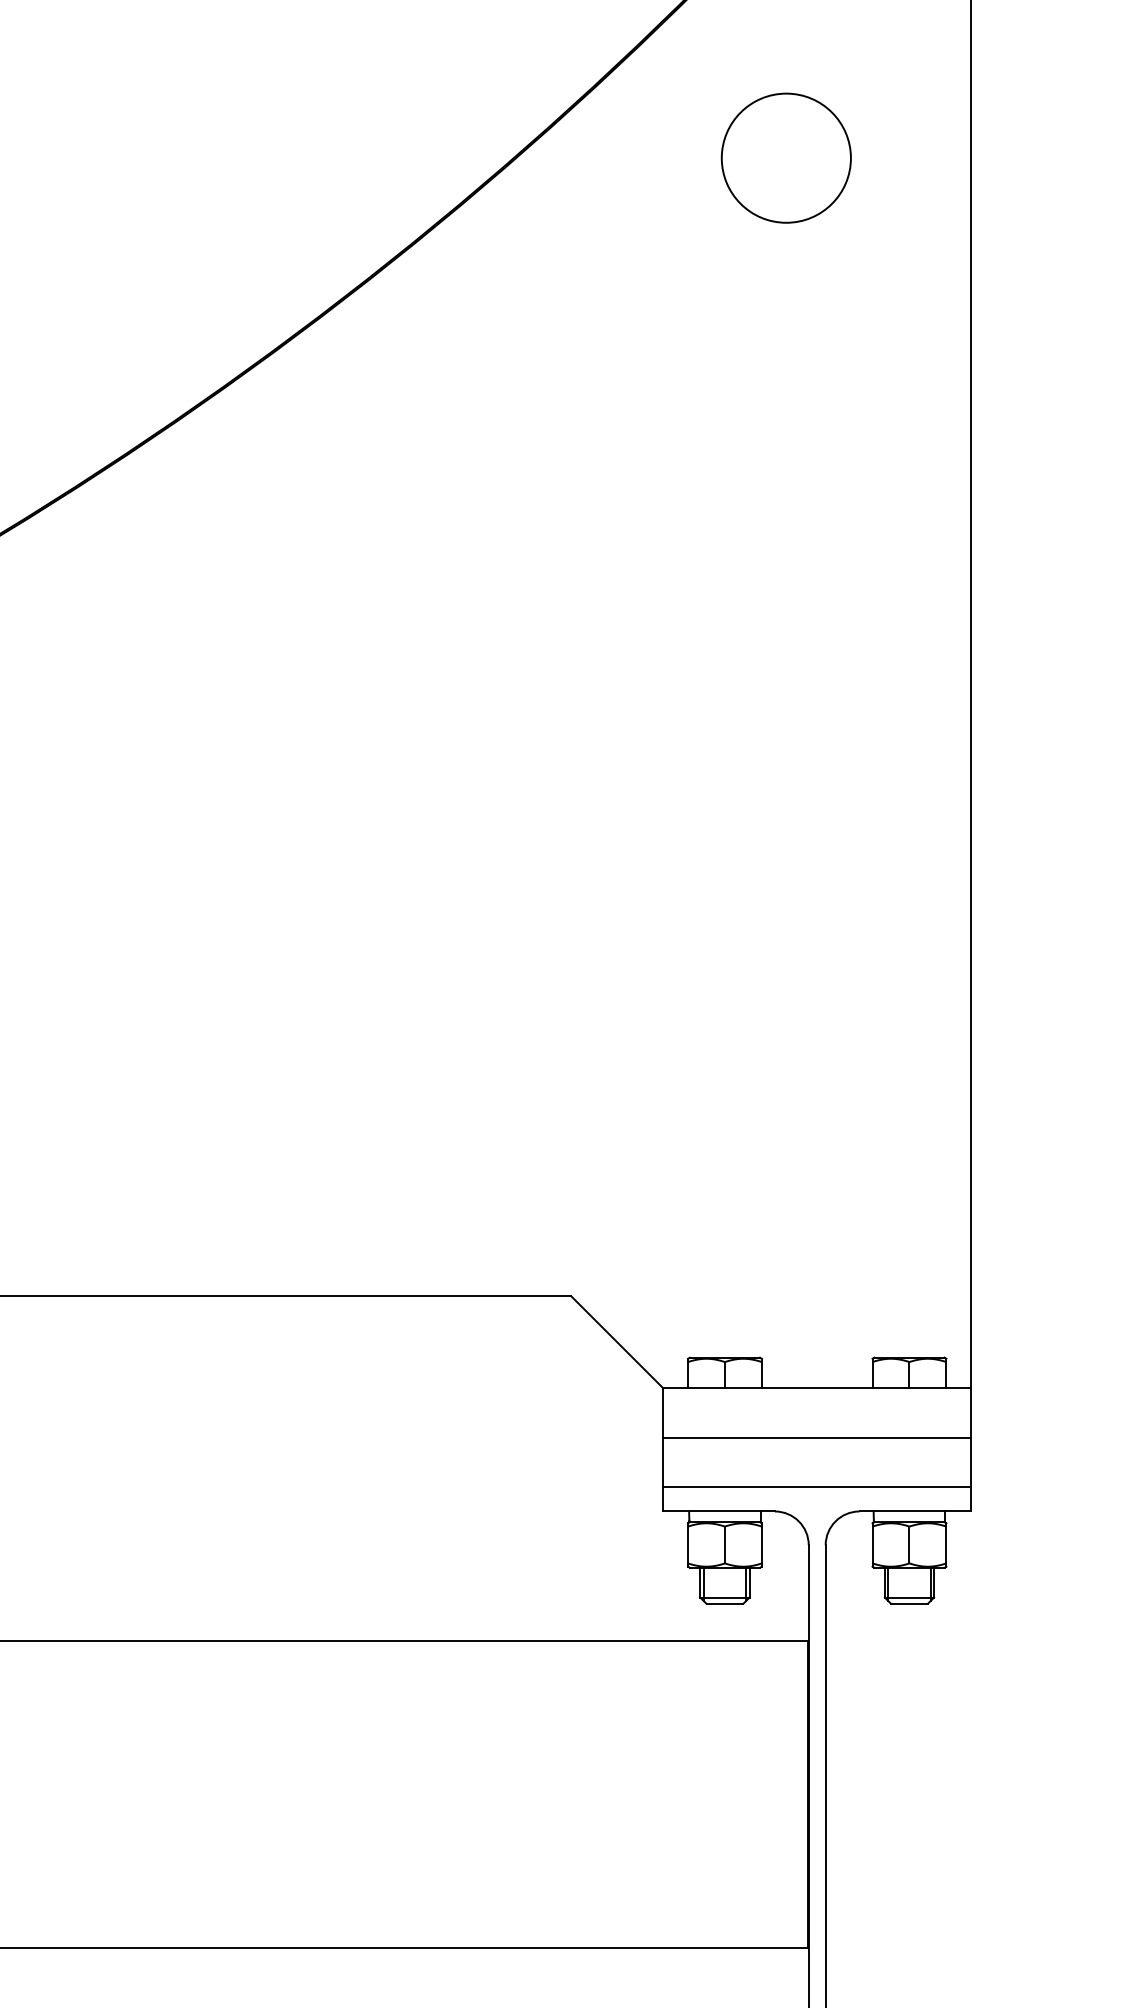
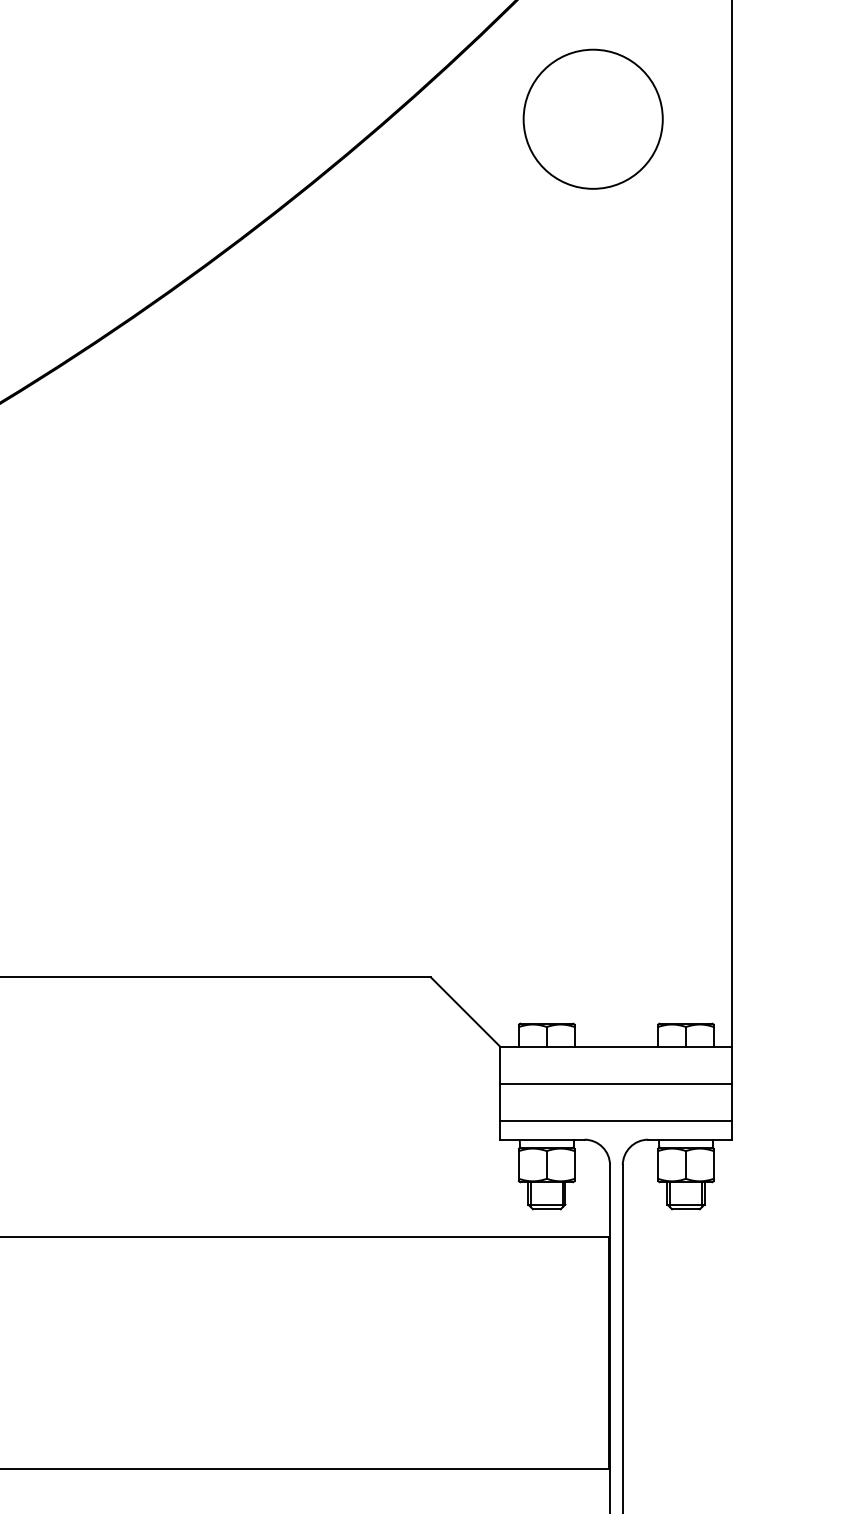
circle: (785, 157) -> (592, 118), size x1.43

